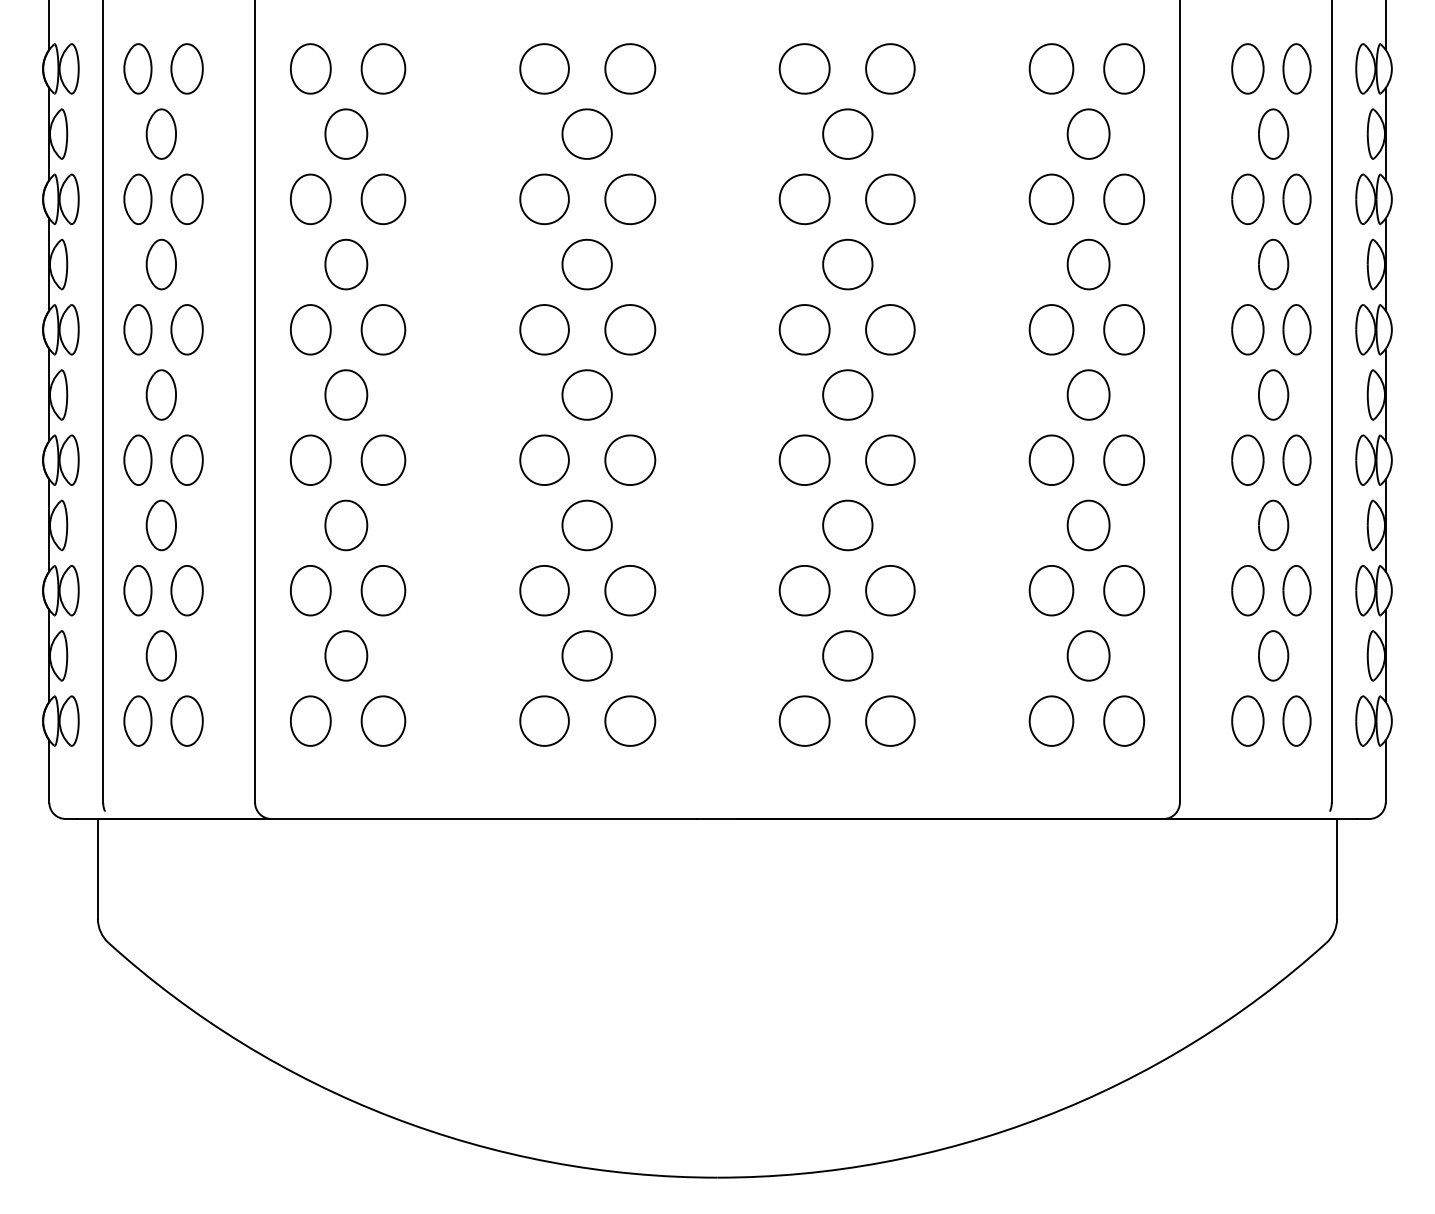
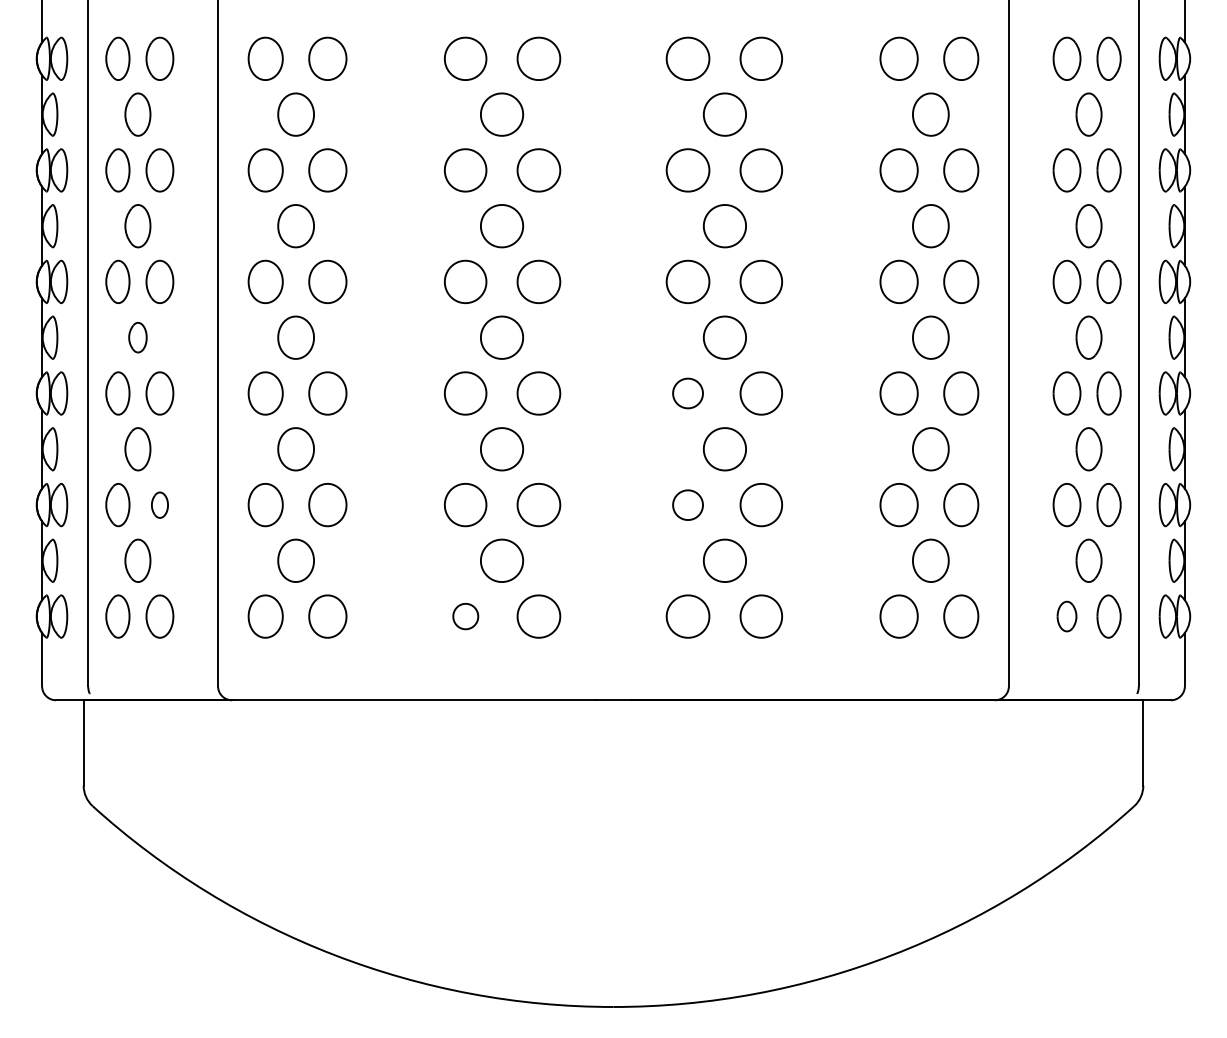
part: (160, 394) -> (137, 337), size x0.7
part: (804, 460) -> (687, 393), size x0.7
part: (186, 591) -> (159, 505), size x0.6
part: (804, 591) -> (687, 505), size x0.7
part: (544, 721) -> (465, 616), size x0.6
part: (1247, 721) -> (1066, 616), size x0.7

